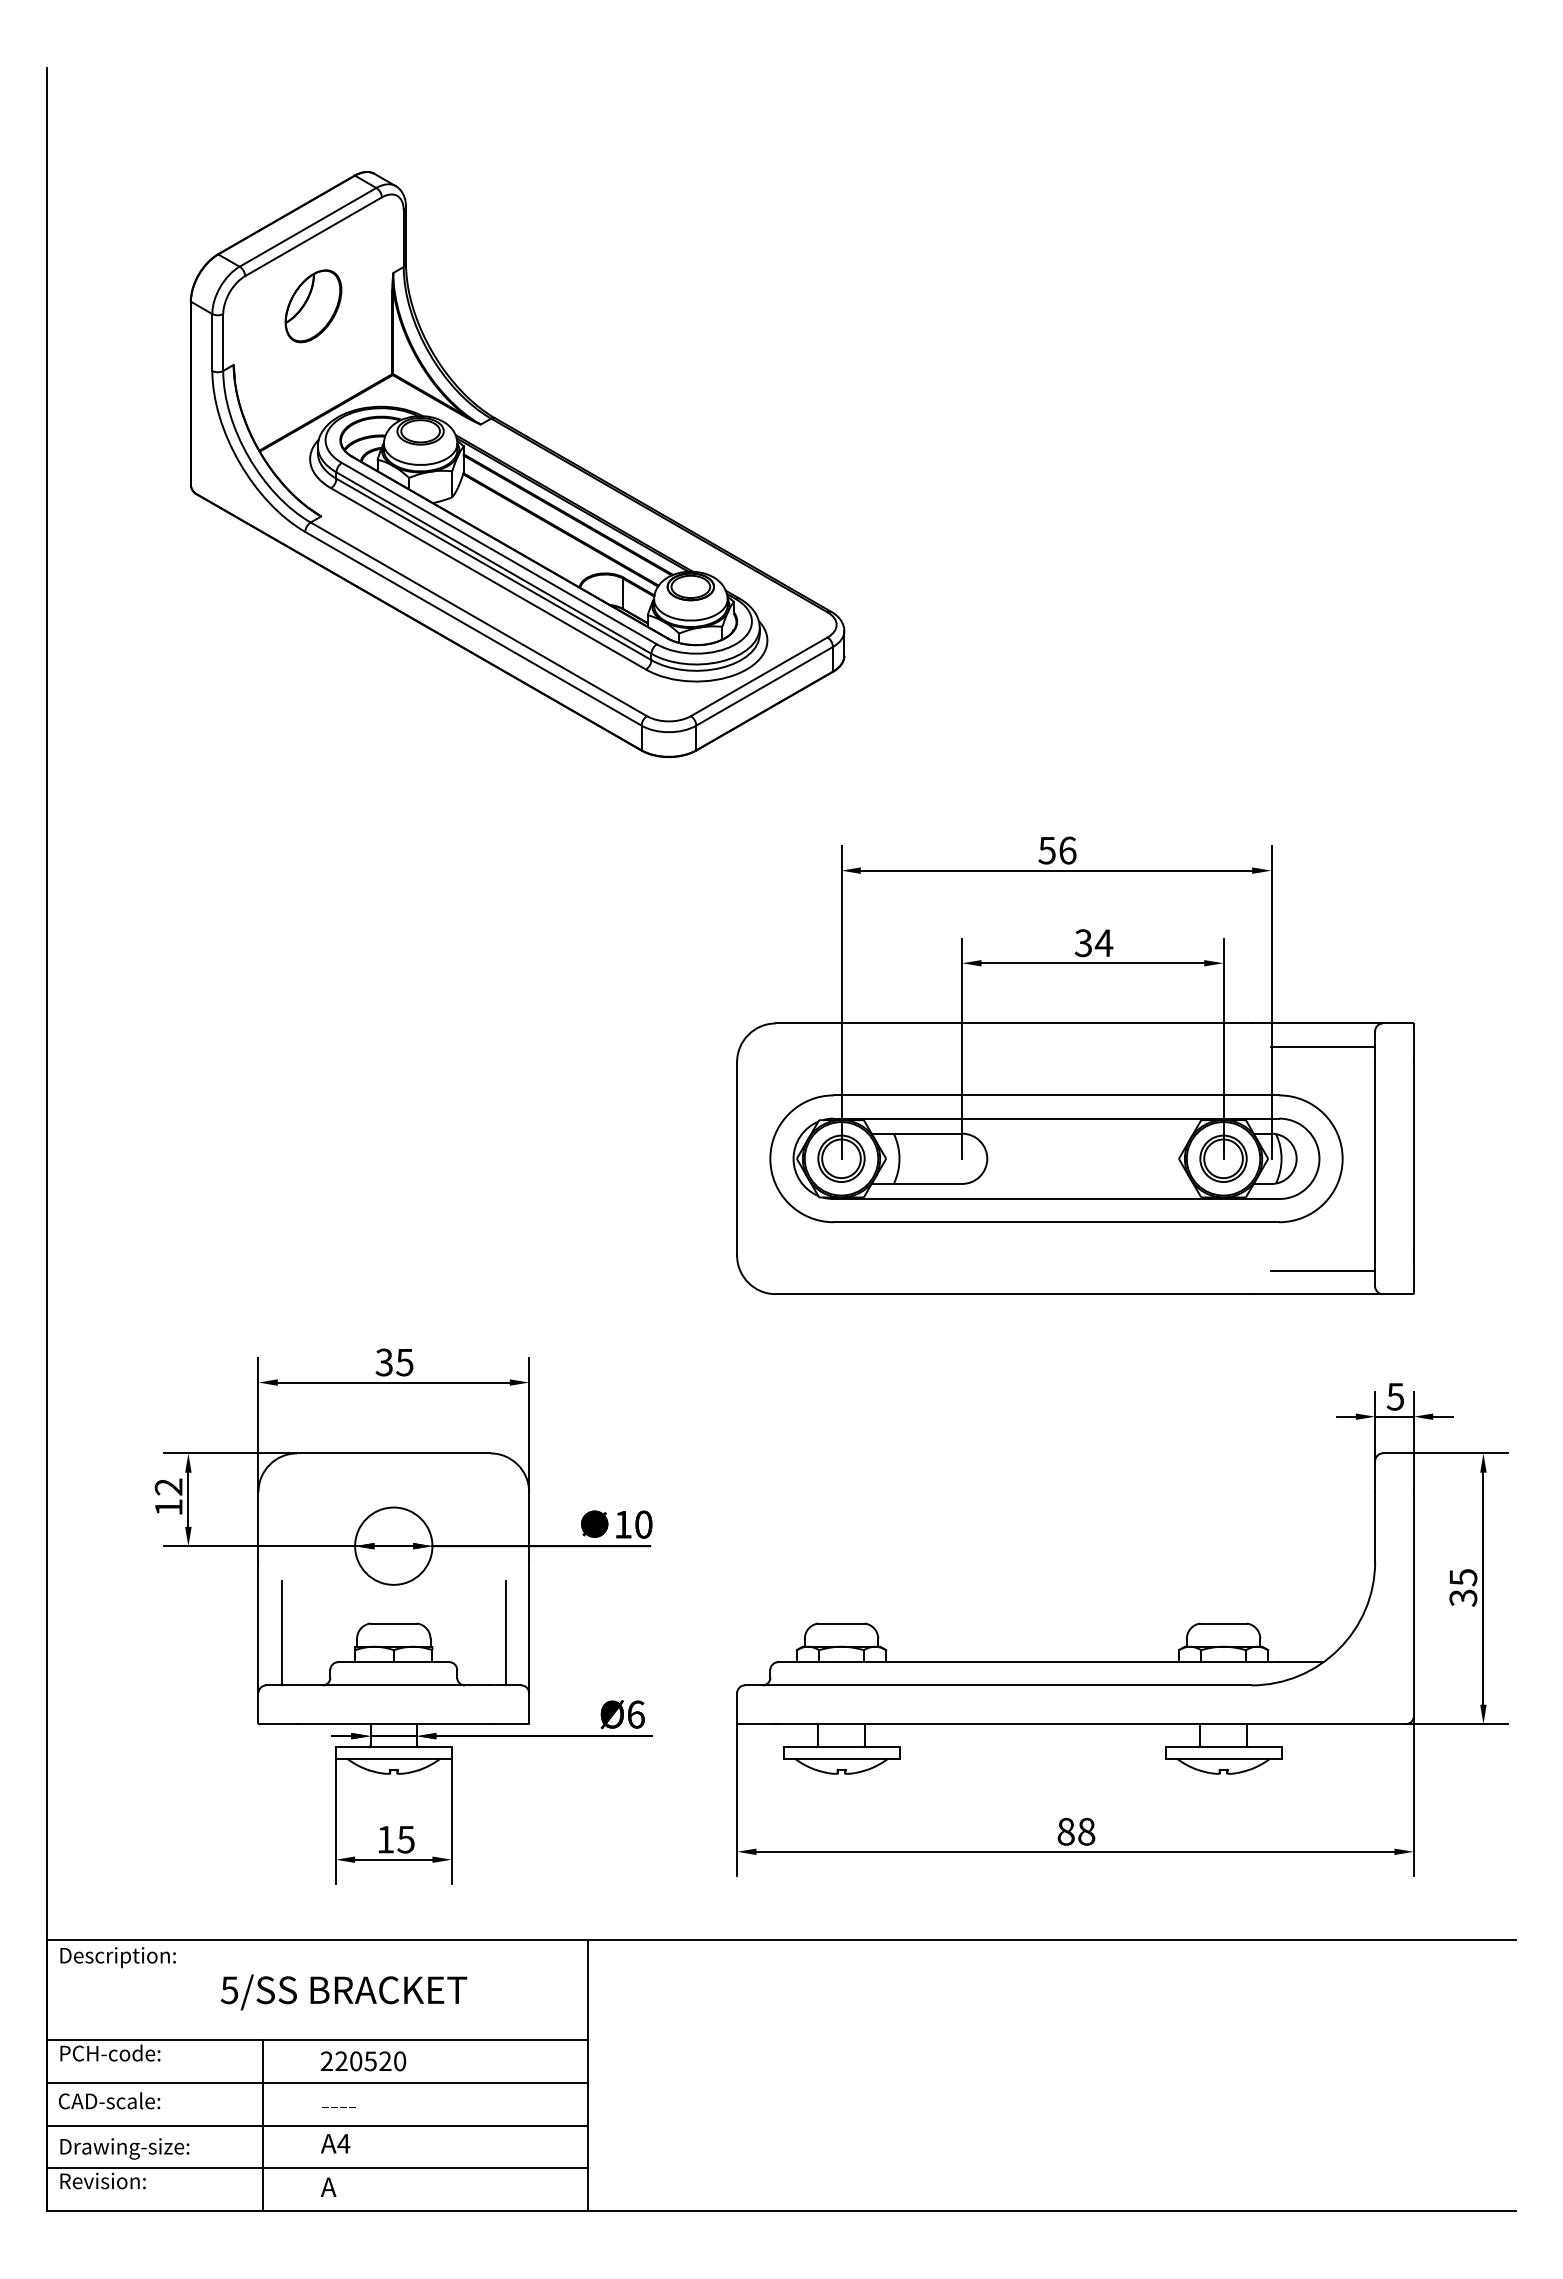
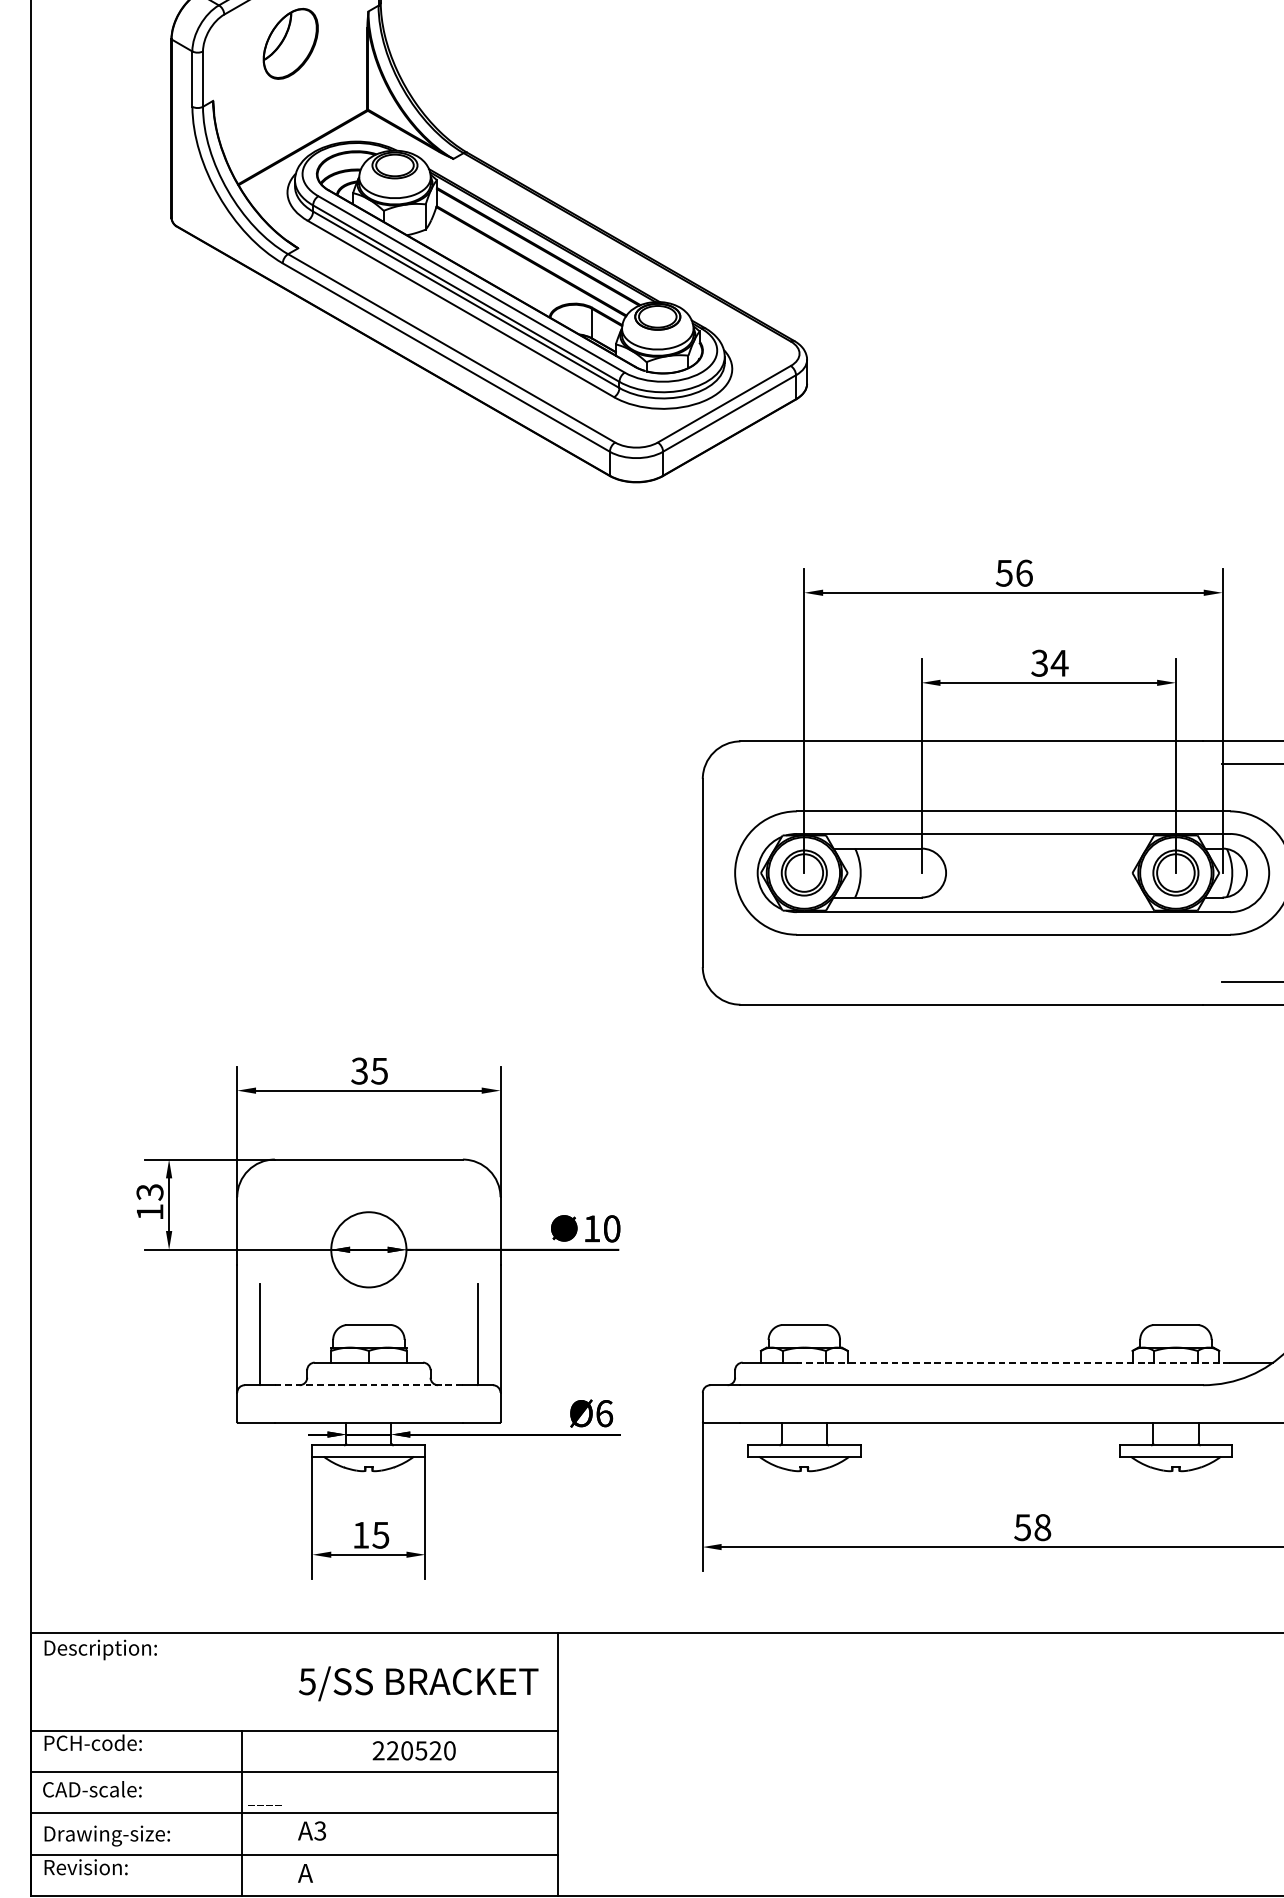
text: (168, 1486) -> (149, 1191), 12 -> 13
line: (1056, 1662) -> (1013, 1362), solid -> dashed
line: (393, 1685) -> (368, 1385), solid -> dashed
text: (1065, 1831) -> (1022, 1527), 88 -> 58
text: (343, 1992) -> (418, 1683), moved
text: (363, 2061) -> (414, 1750), moved
text: (338, 2107) -> (264, 1805), moved
text: (343, 2143) -> (319, 1830), A4 -> A3

